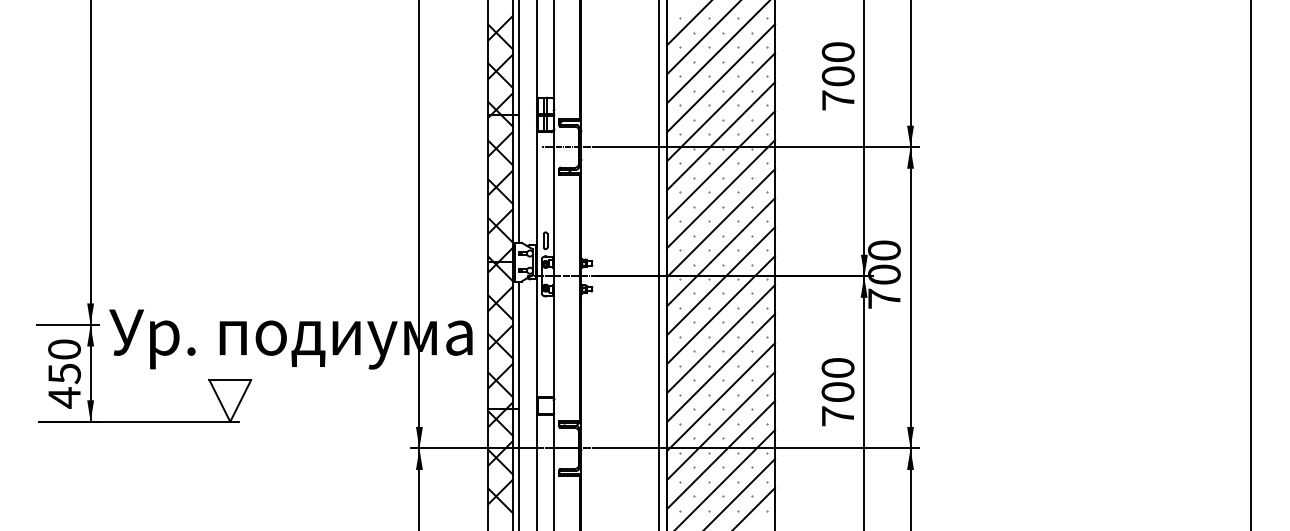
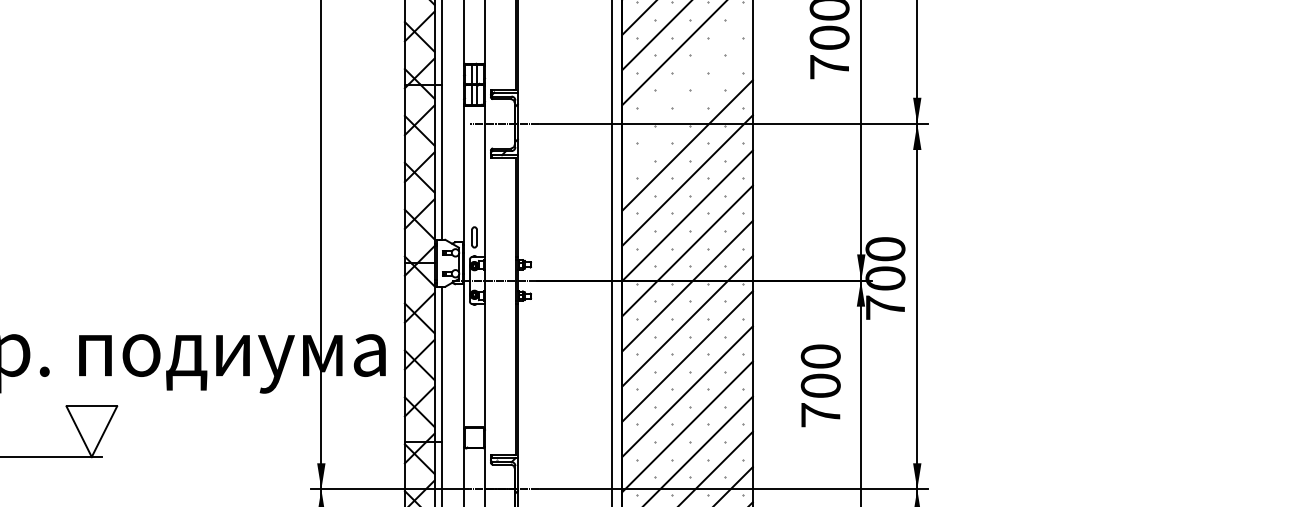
line: (721, 106) -> (687, 74), removed
line: (721, 135) -> (687, 109), removed
text: (837, 392) -> (820, 386), moved

